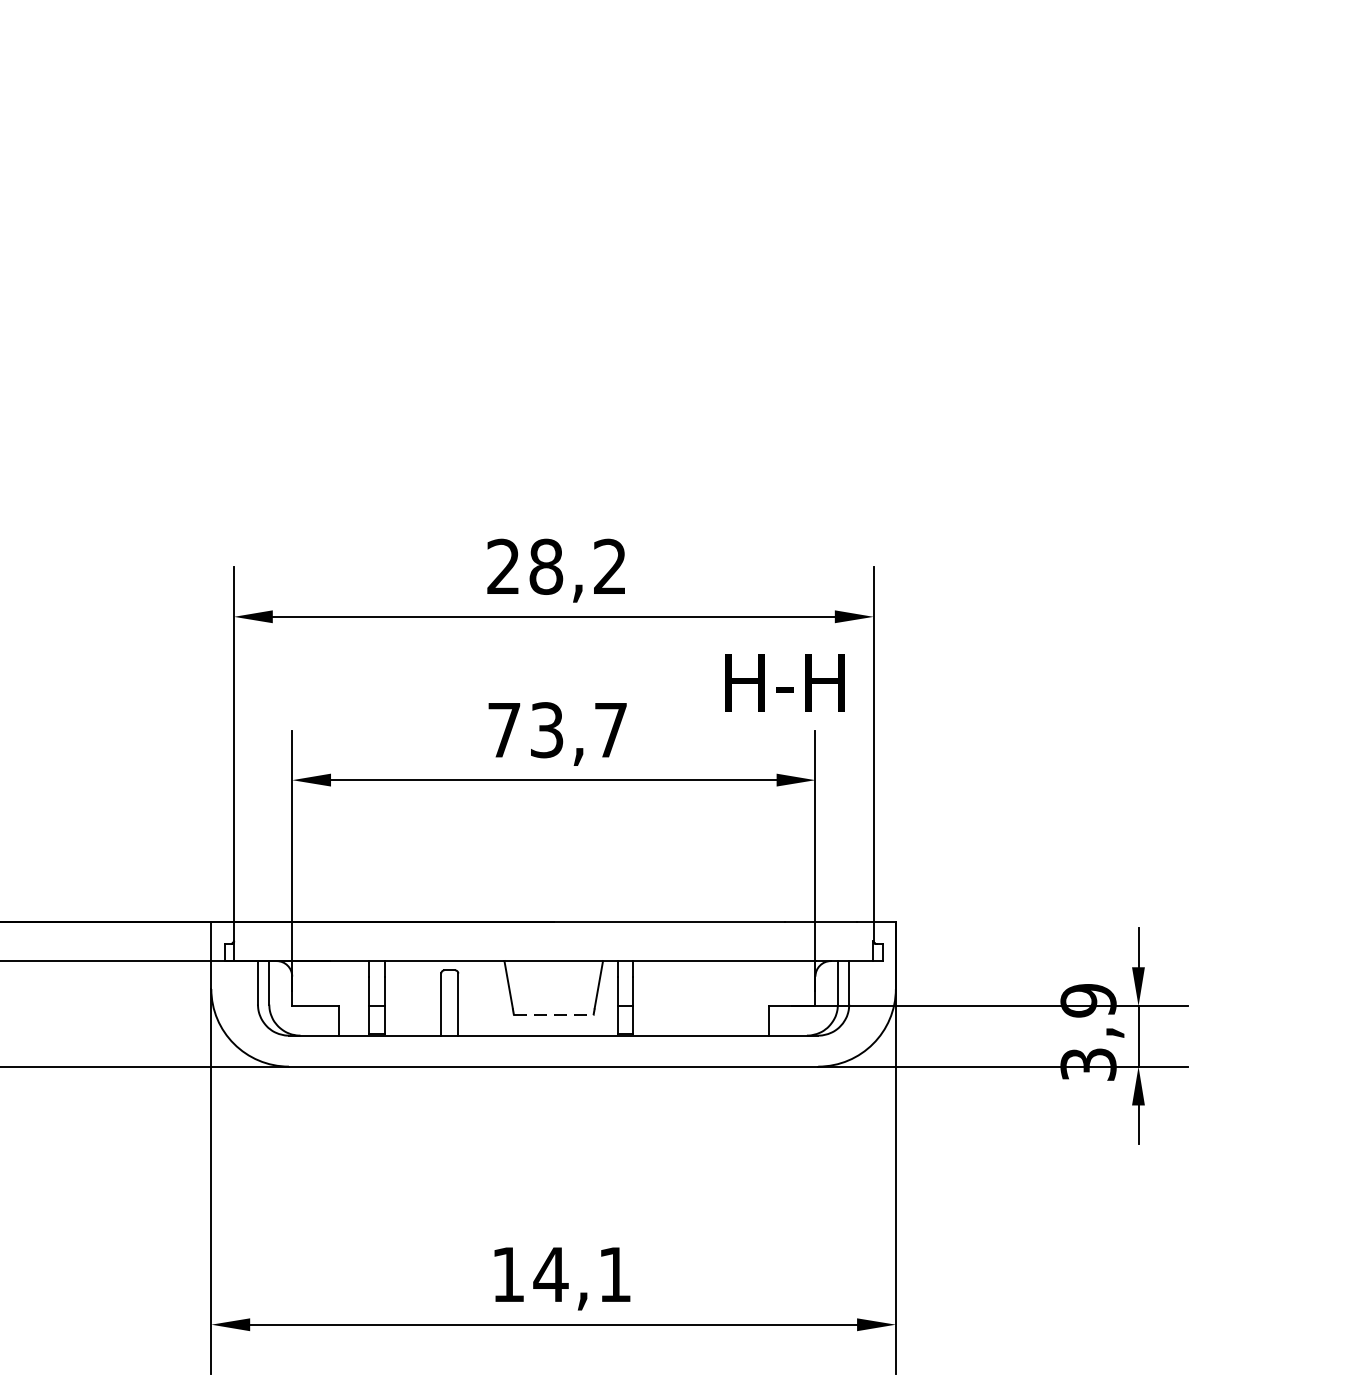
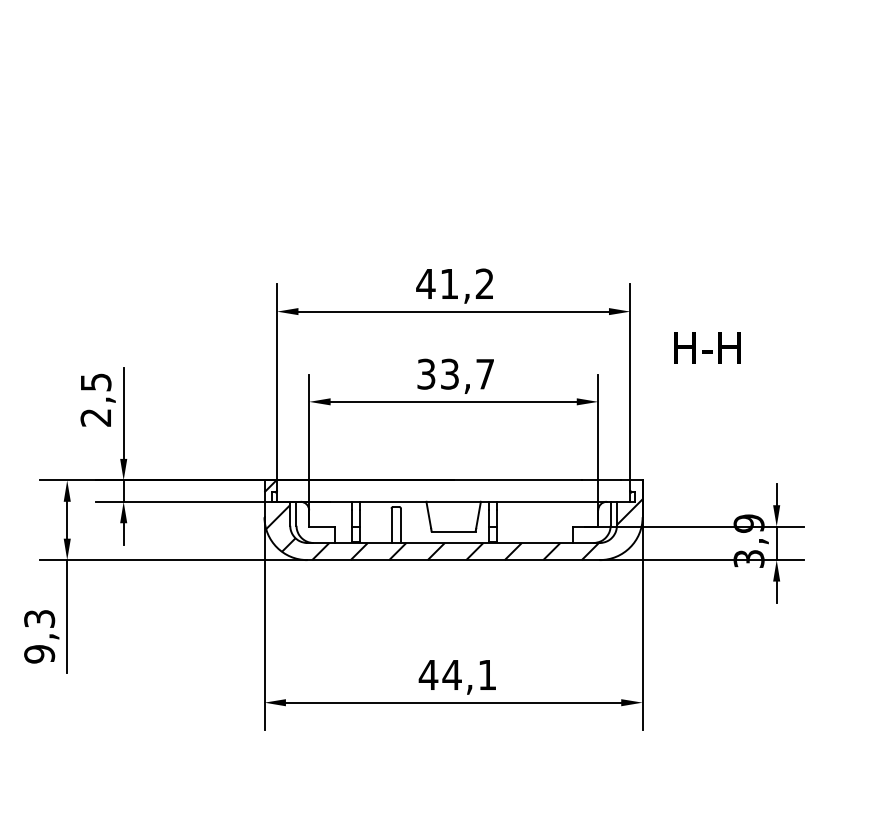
text: (524, 565) -> (437, 283), 28,2 -> 41,2
text: (785, 681) -> (707, 347), moved
text: (504, 728) -> (426, 373), 73,7 -> 33,7
hatch: (553, 994) -> (453, 520), added
line: (553, 1014) -> (453, 531), dashed -> solid
text: (508, 1273) -> (428, 674), 14,1 -> 44,1

